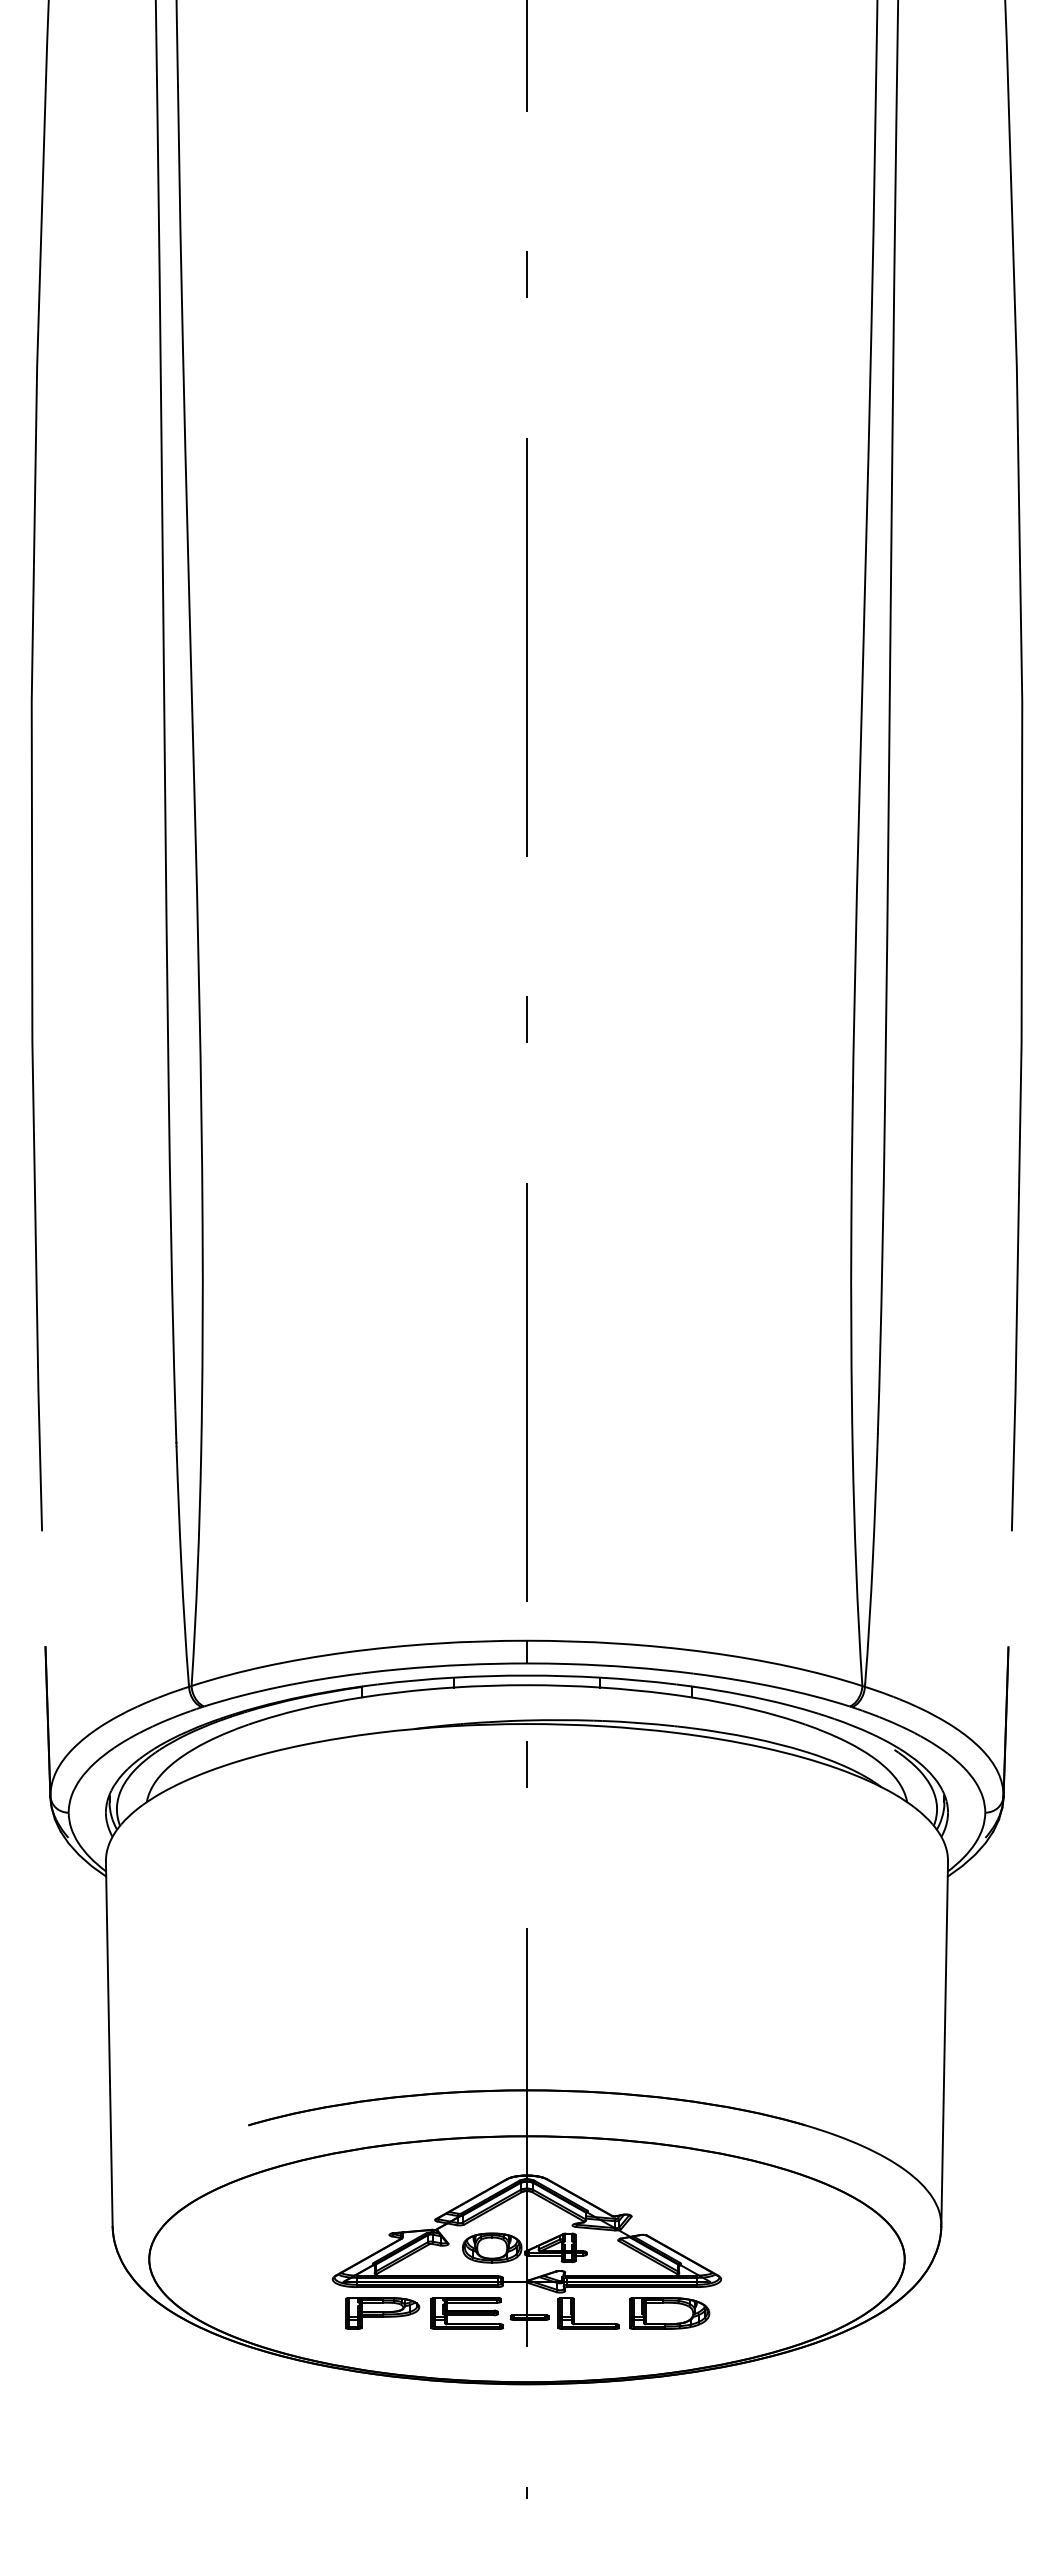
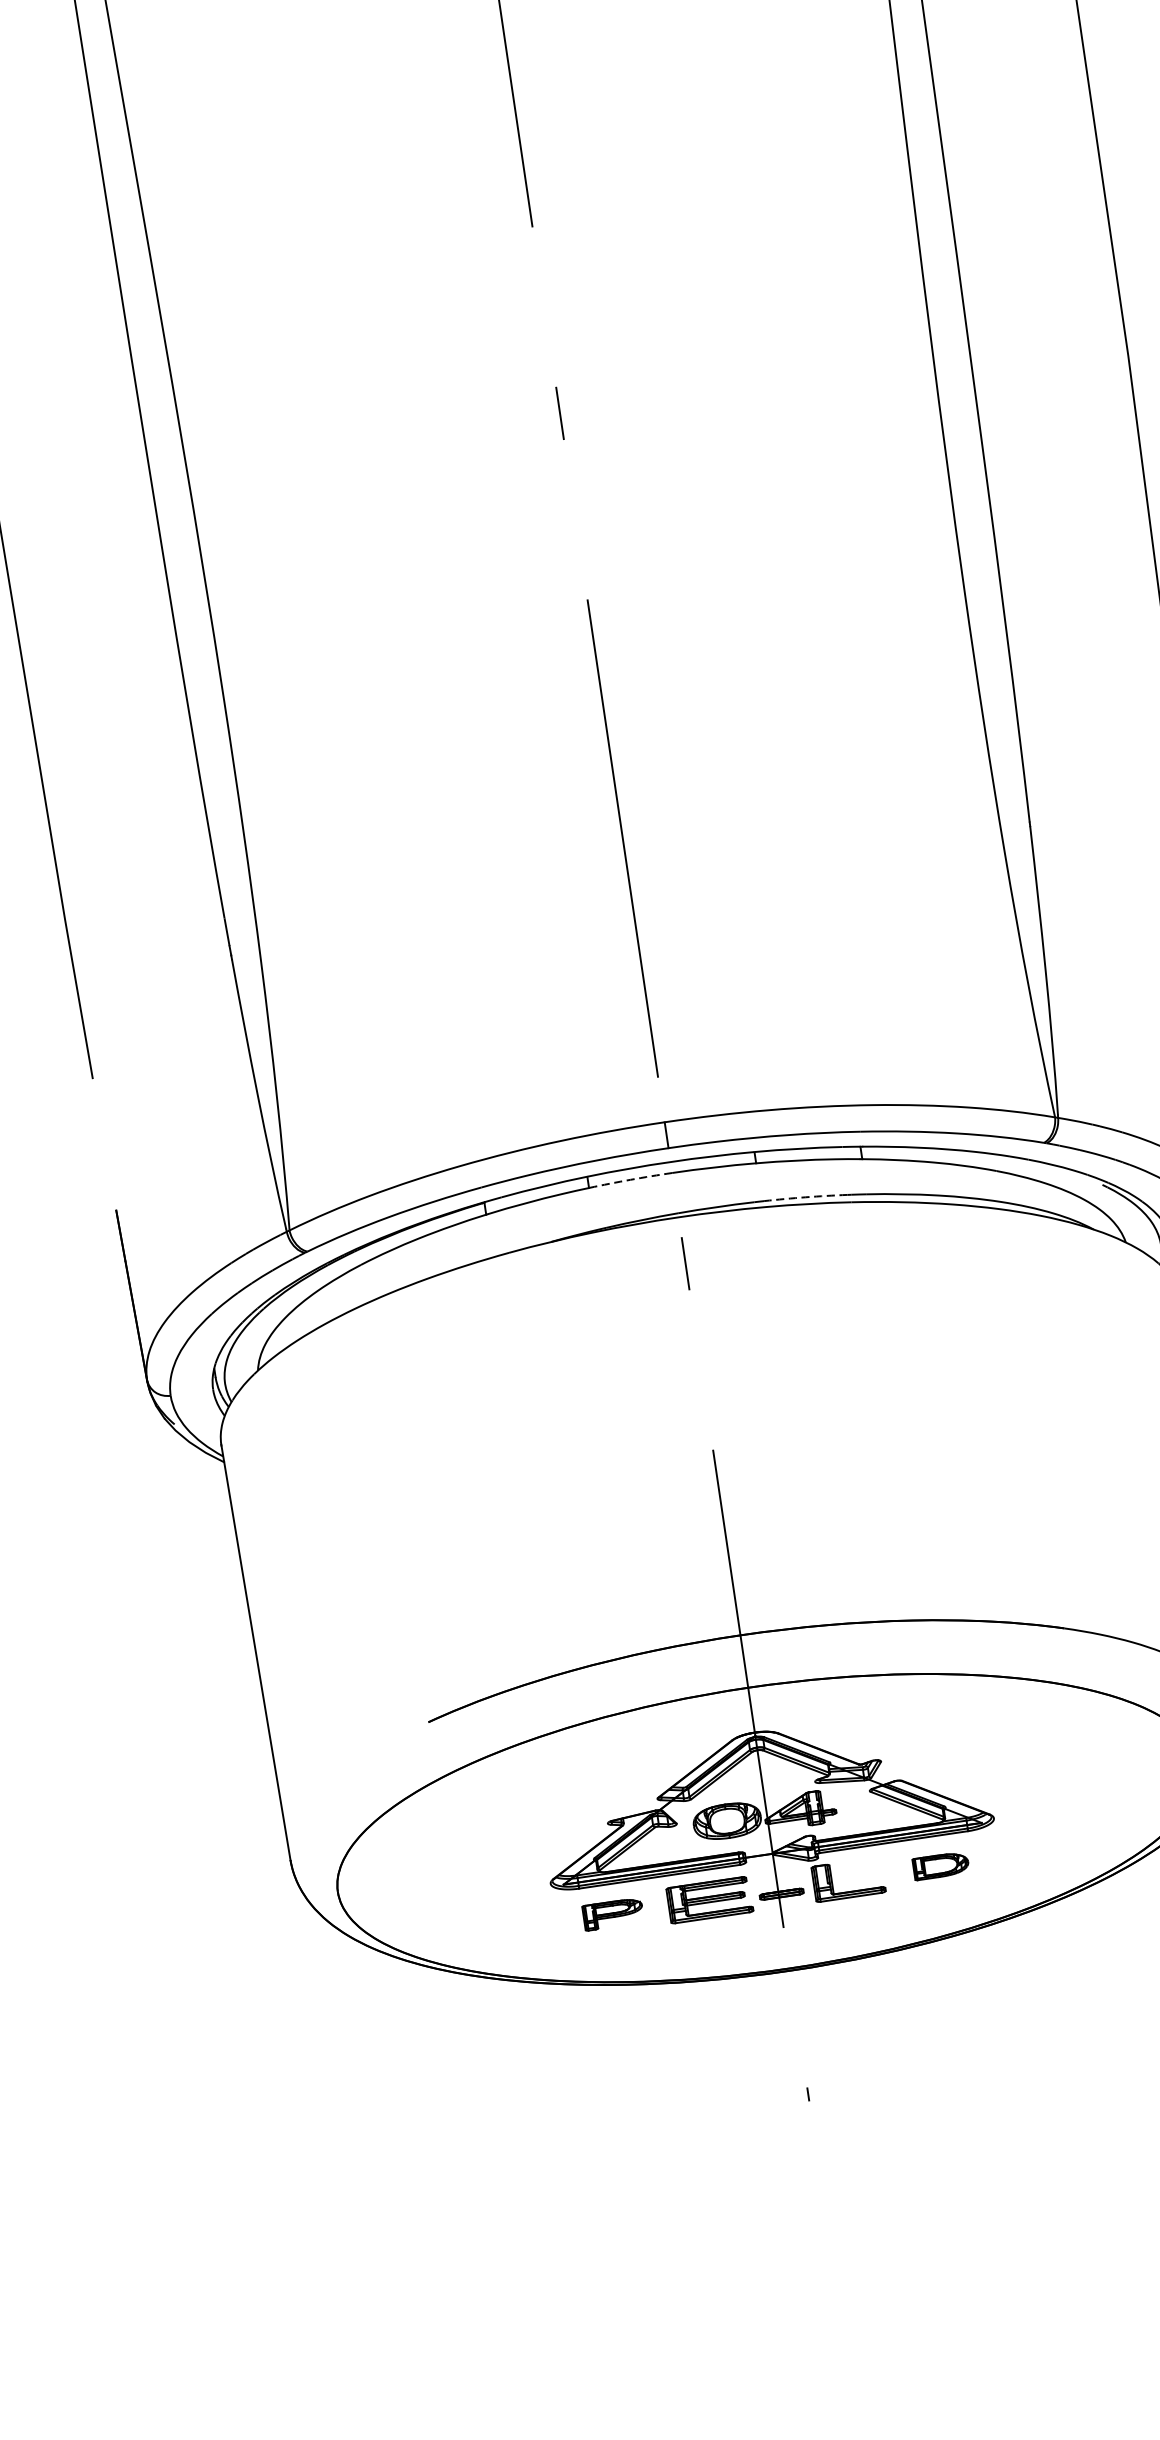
arc: (490, 1685) -> (630, 1179), solid -> dashed
arc: (638, 1722) -> (805, 1196), solid -> dashed
part: (382, 2313) -> (613, 1914), size x0.7
part: (669, 2313) -> (940, 1866), size x0.6

